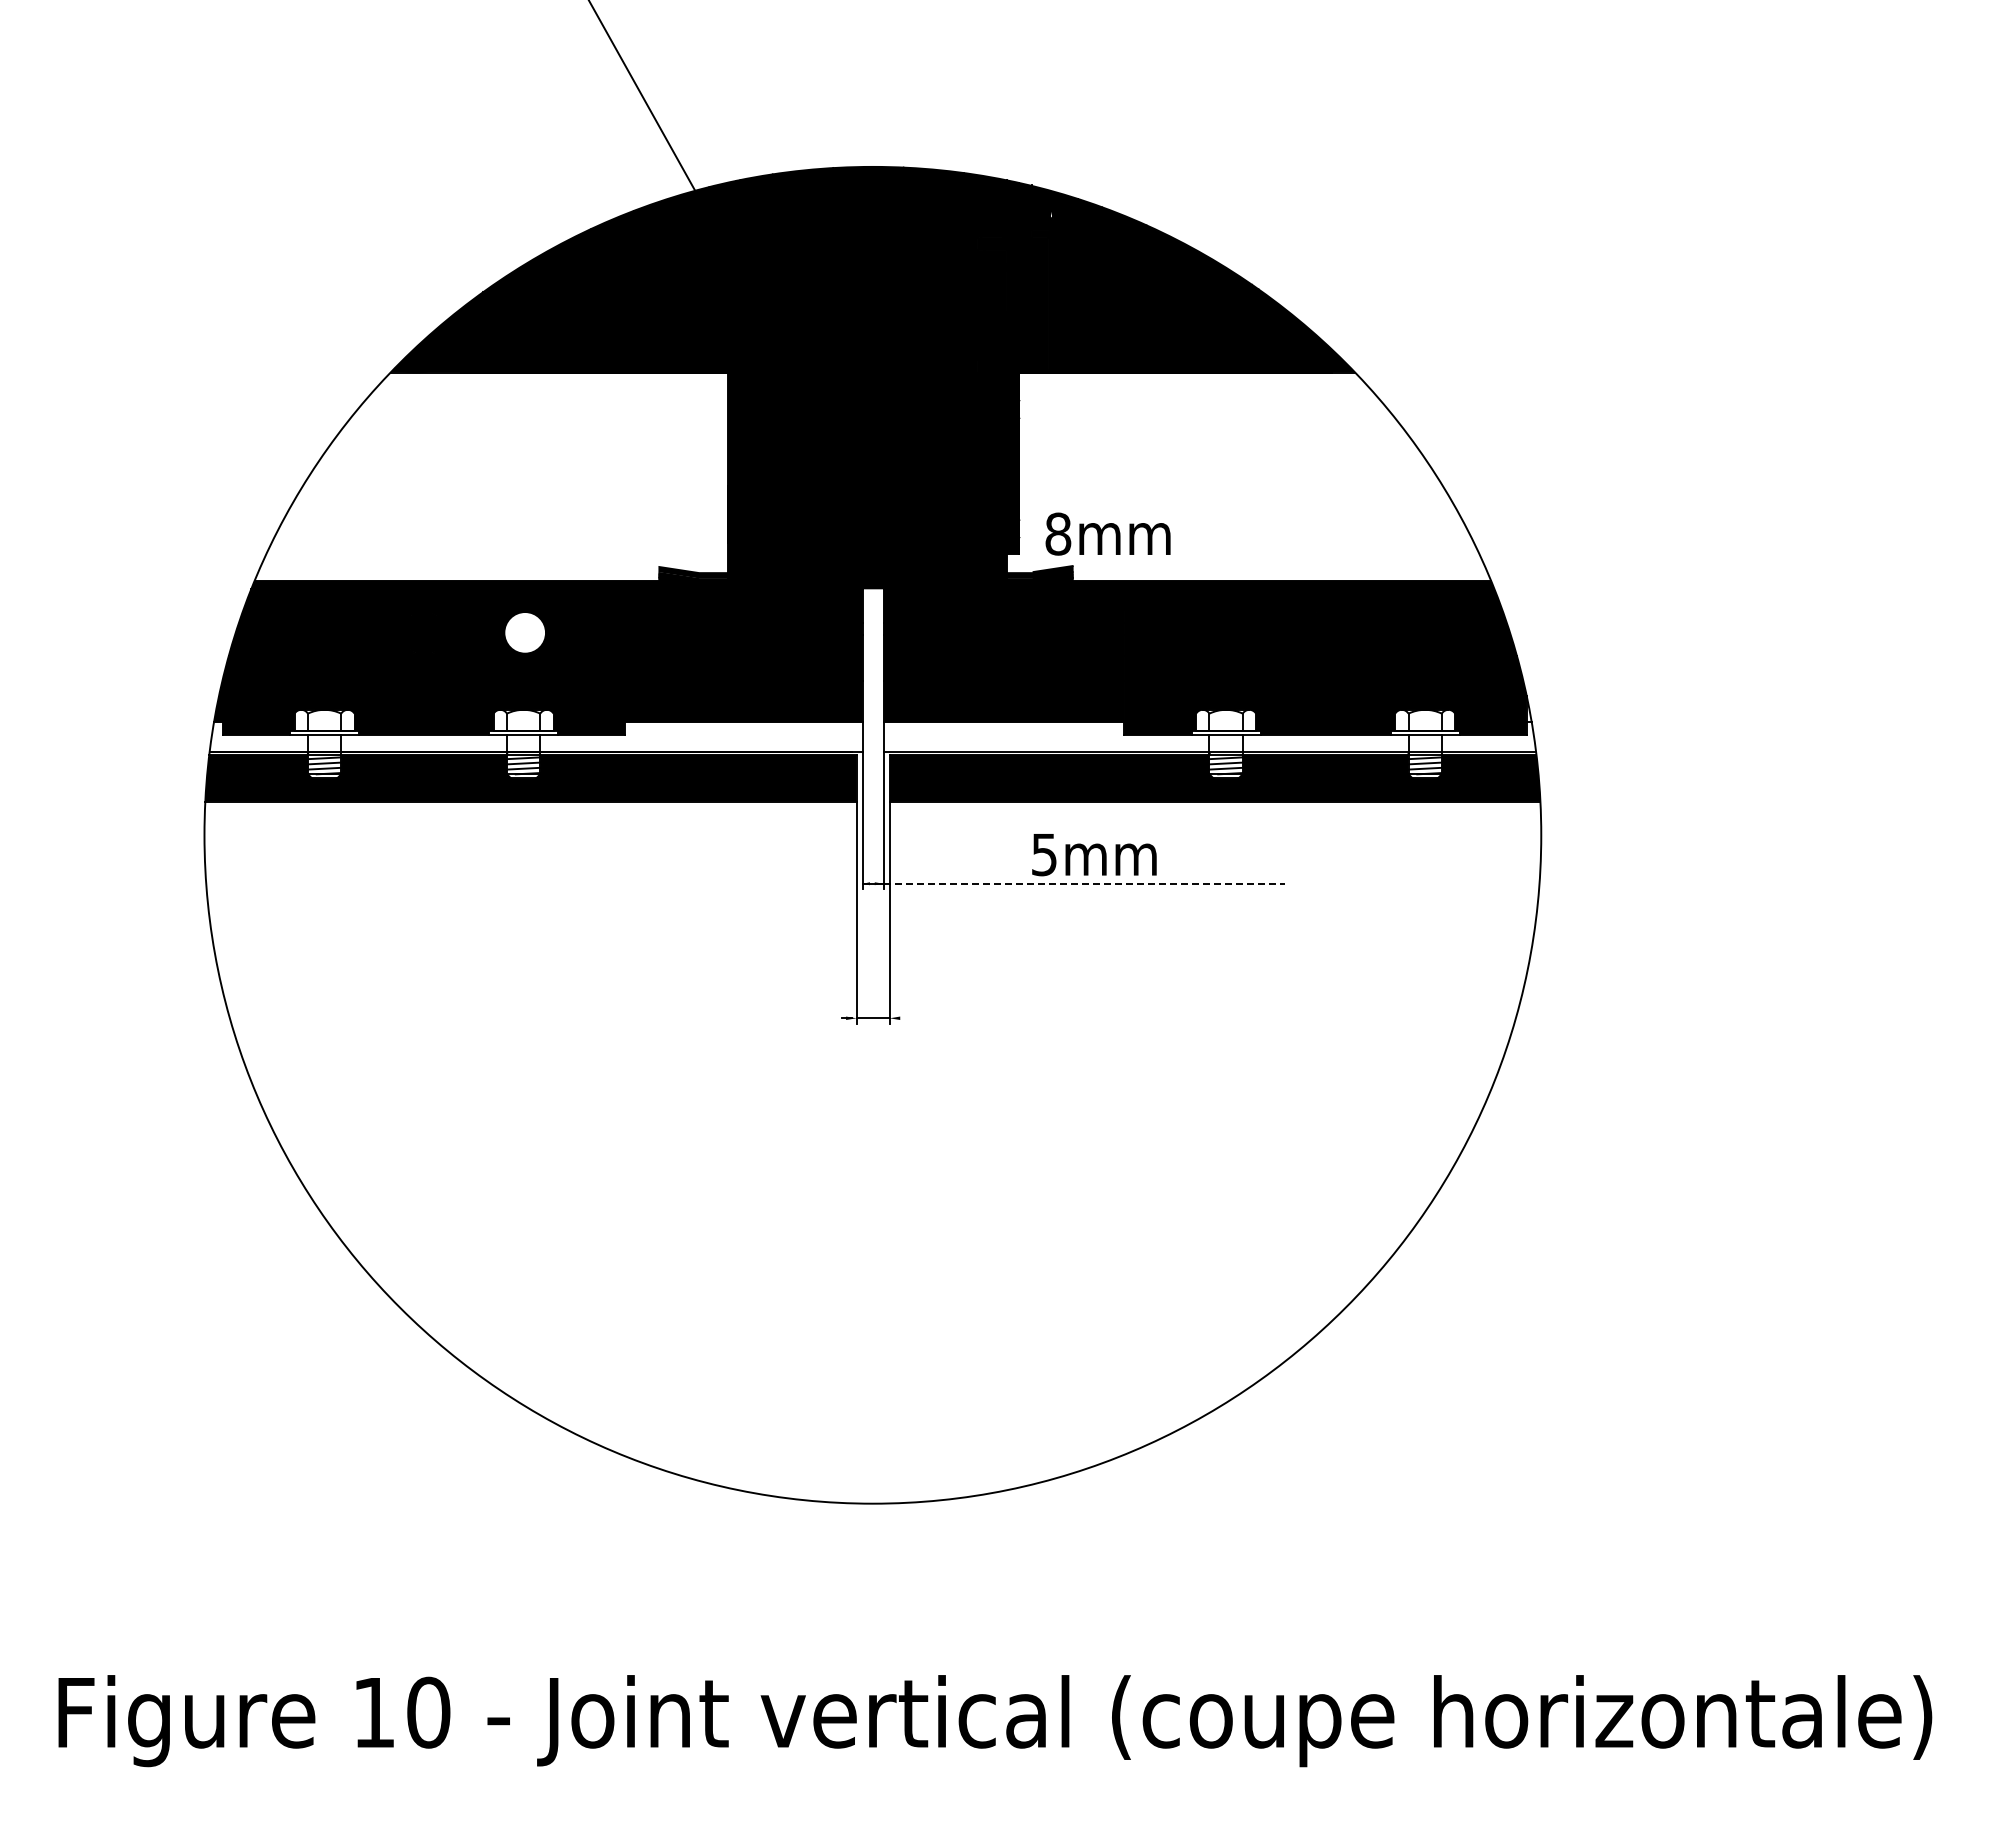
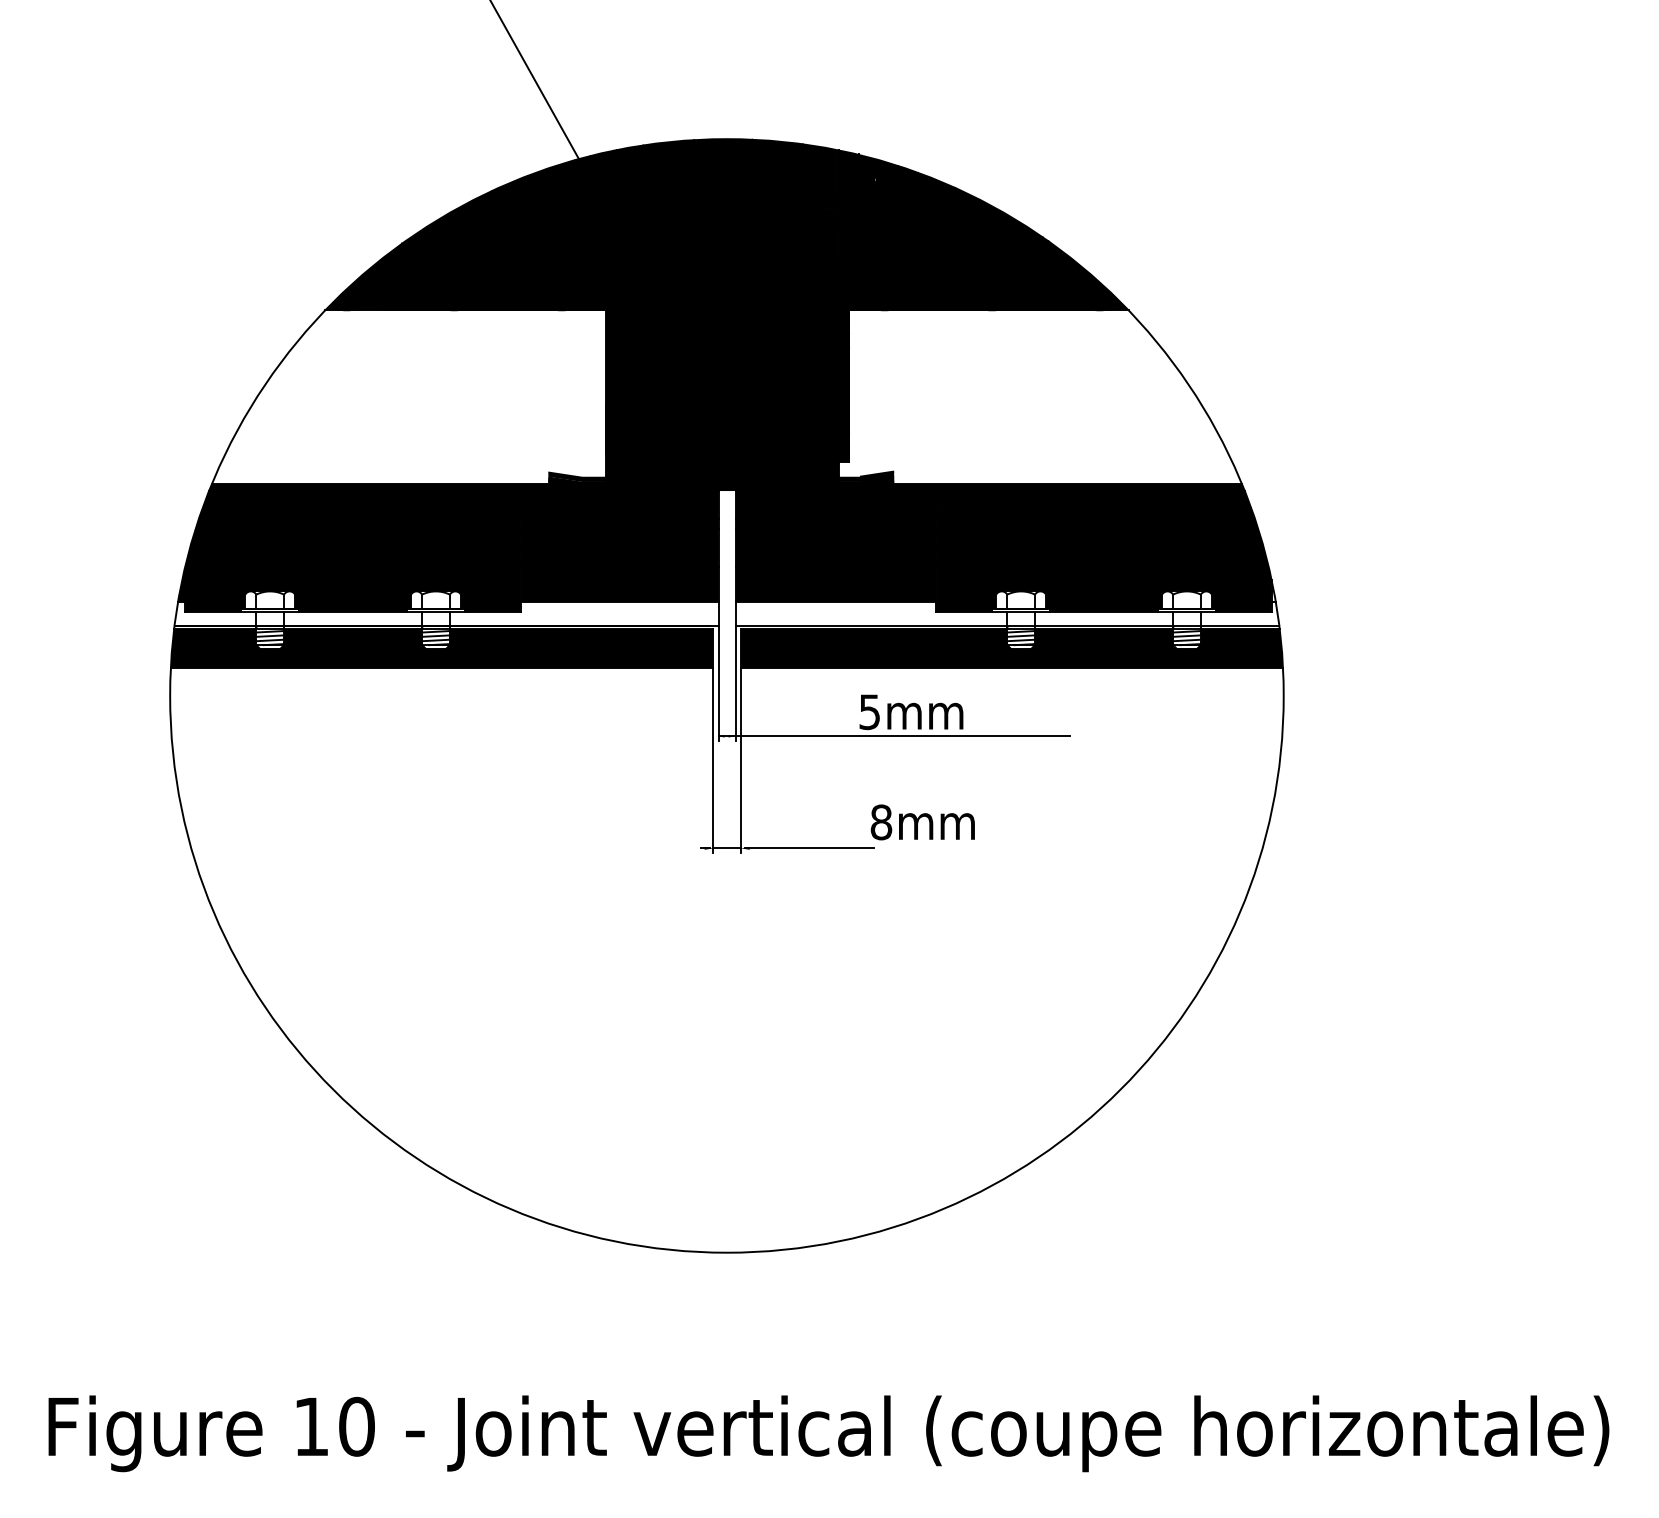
text: (1107, 533) -> (922, 821), moved
fill: (525, 632) -> (437, 527), added
line: (1084, 883) -> (903, 736), dashed -> solid
line: (970, 1018) -> (808, 848), added

